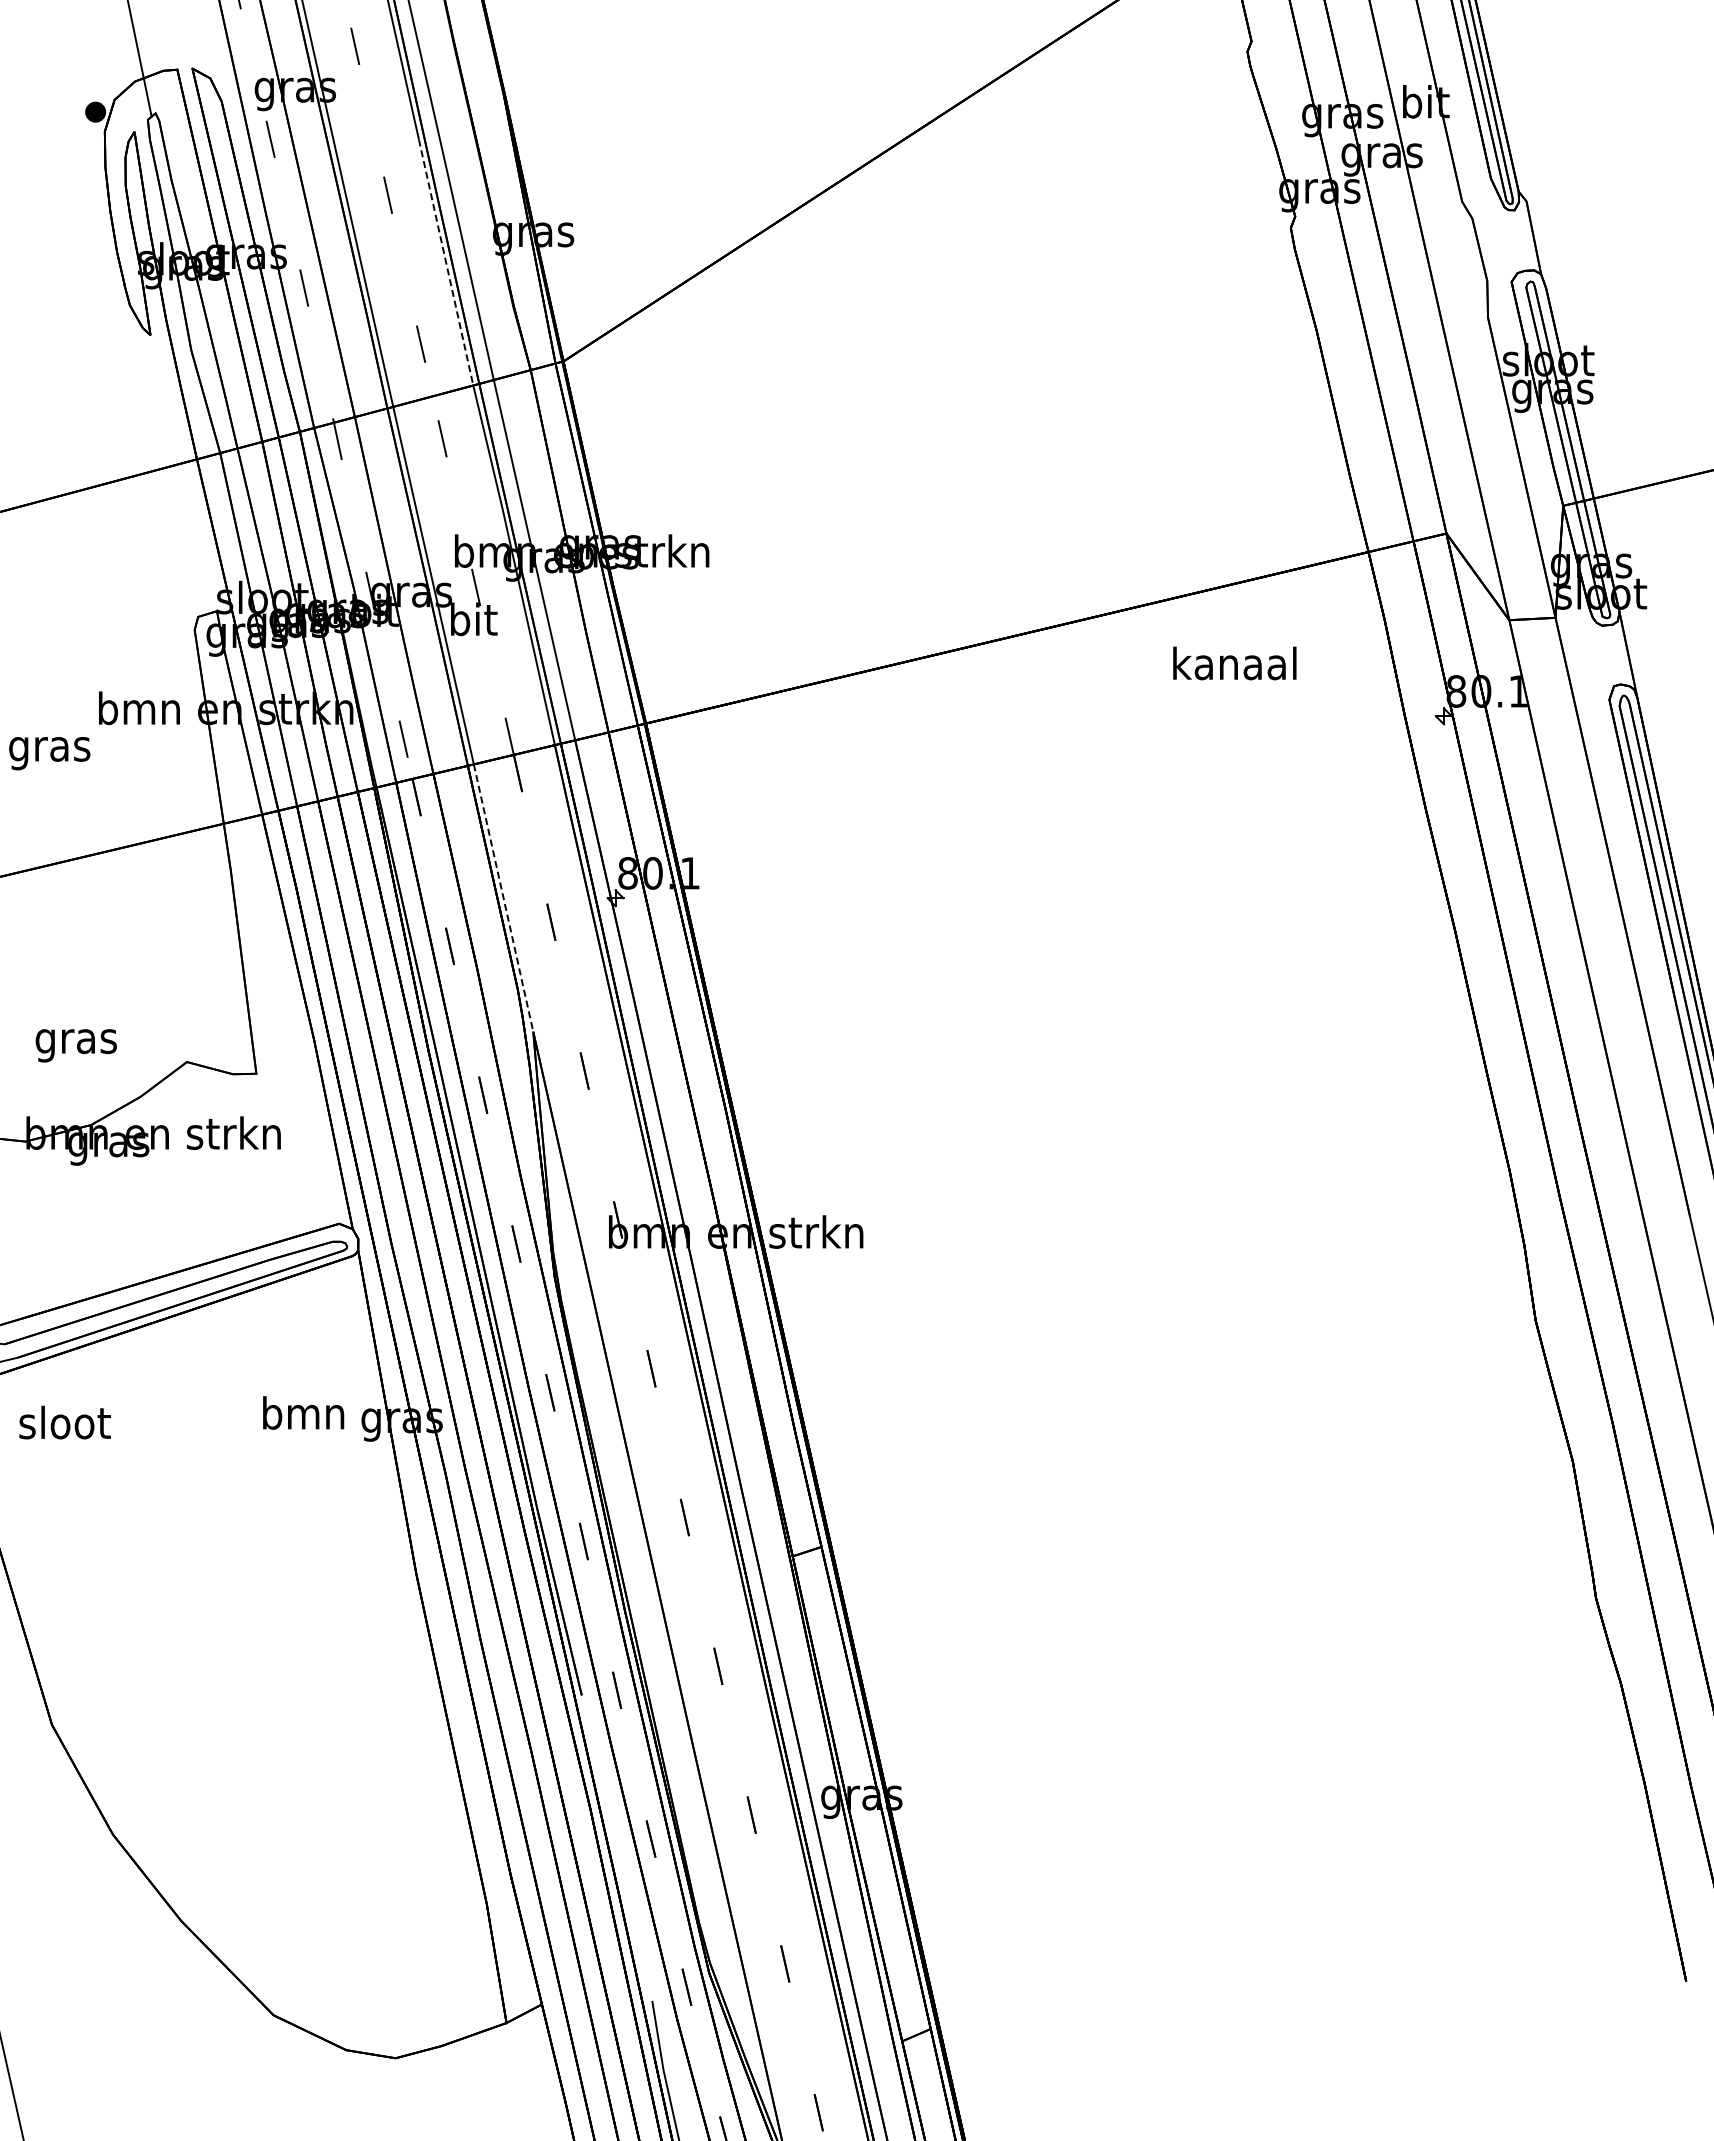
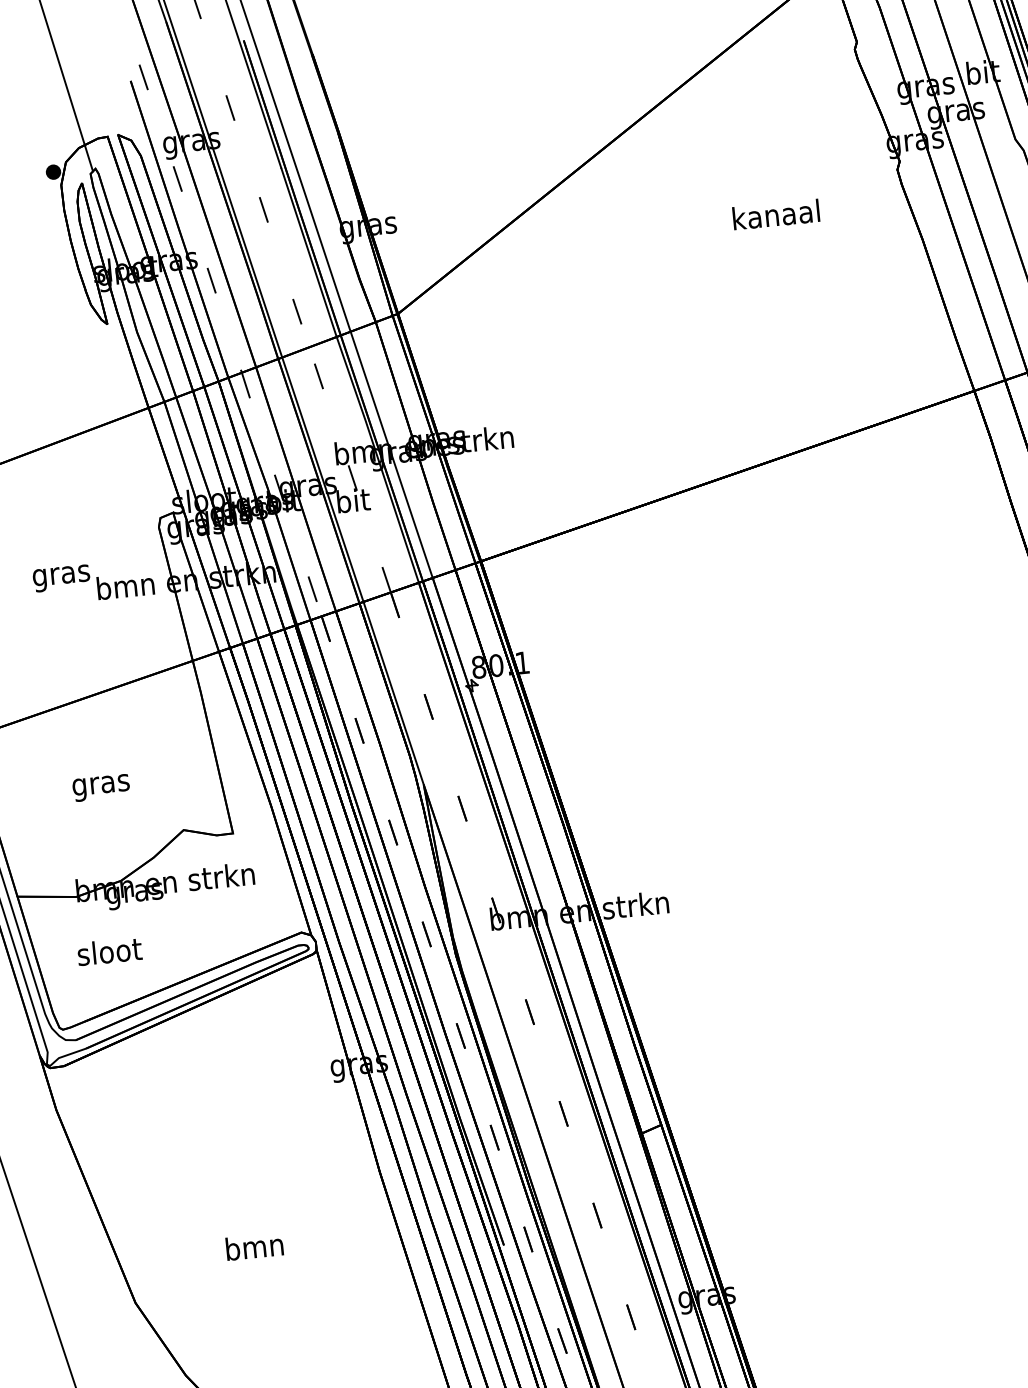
line: (446, 262) -> (309, 252), dashed -> solid
text: (1234, 663) -> (775, 214), moved
text: (49, 753) -> (61, 578), moved
line: (503, 898) -> (393, 693), dashed -> solid
text: (75, 1045) -> (100, 787), moved
text: (303, 1412) -> (254, 1246), moved
text: (64, 1422) -> (109, 951), moved

